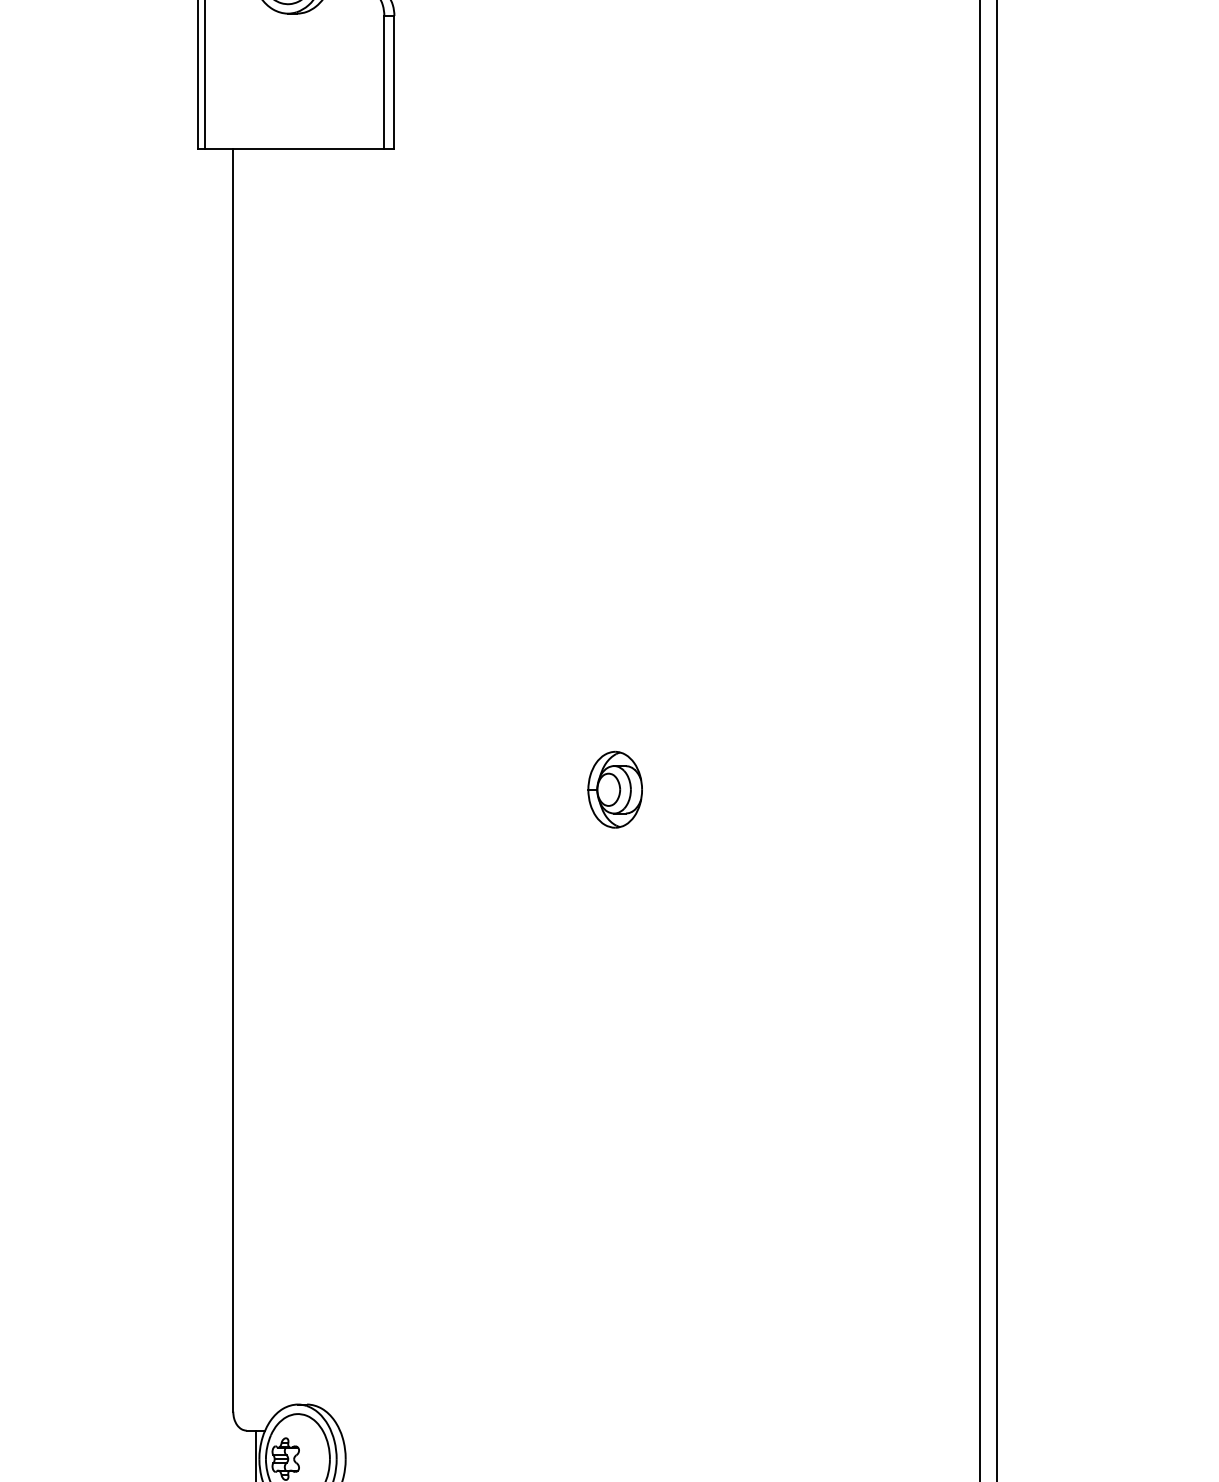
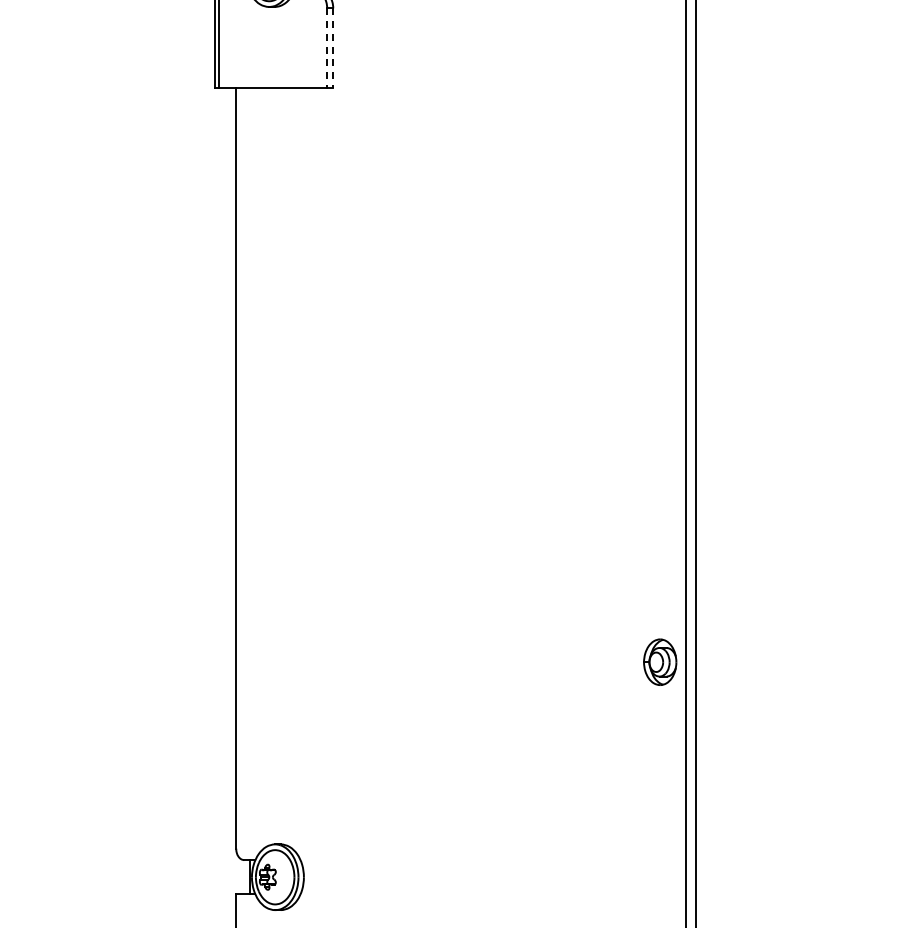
line: (384, 82) -> (327, 48), solid -> dashed
line: (394, 82) -> (333, 48), solid -> dashed
part: (615, 788) -> (660, 661), moved

